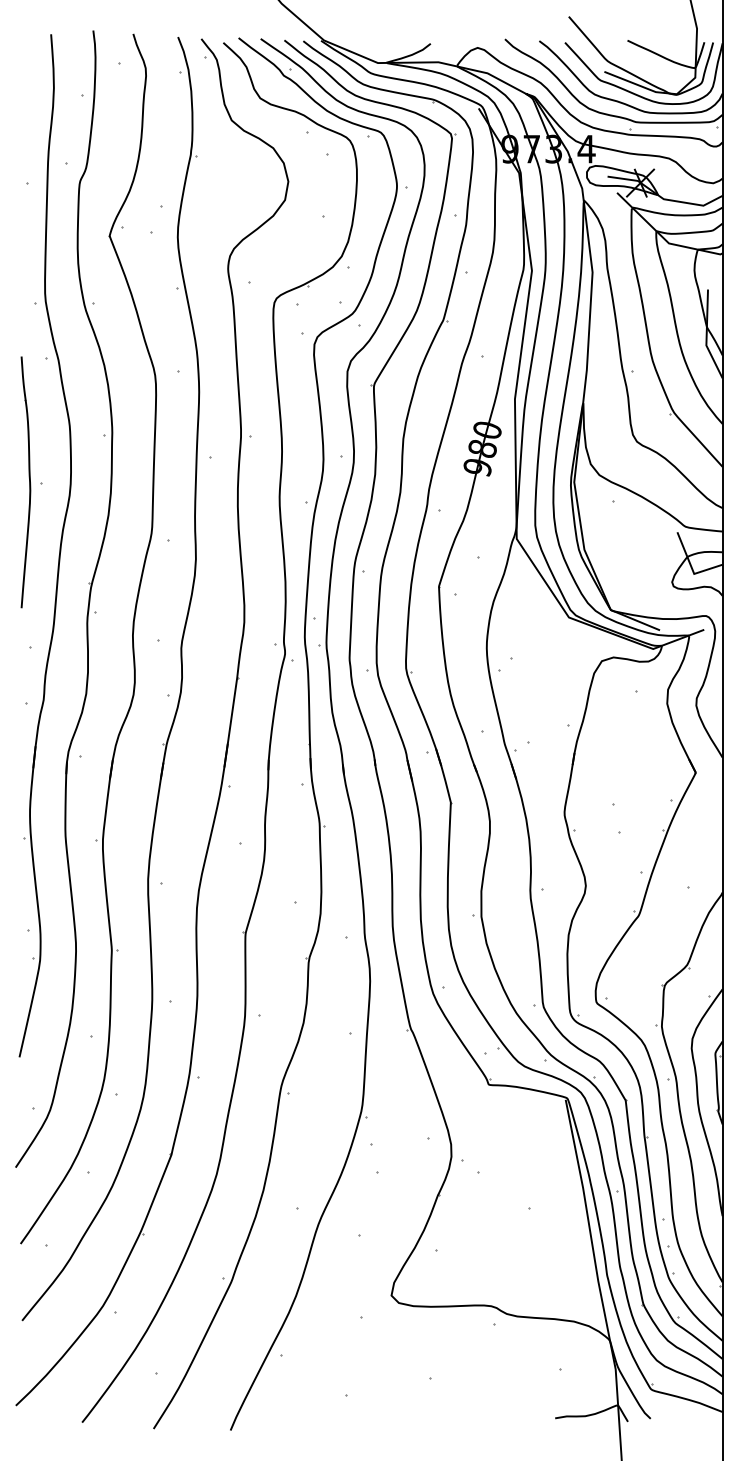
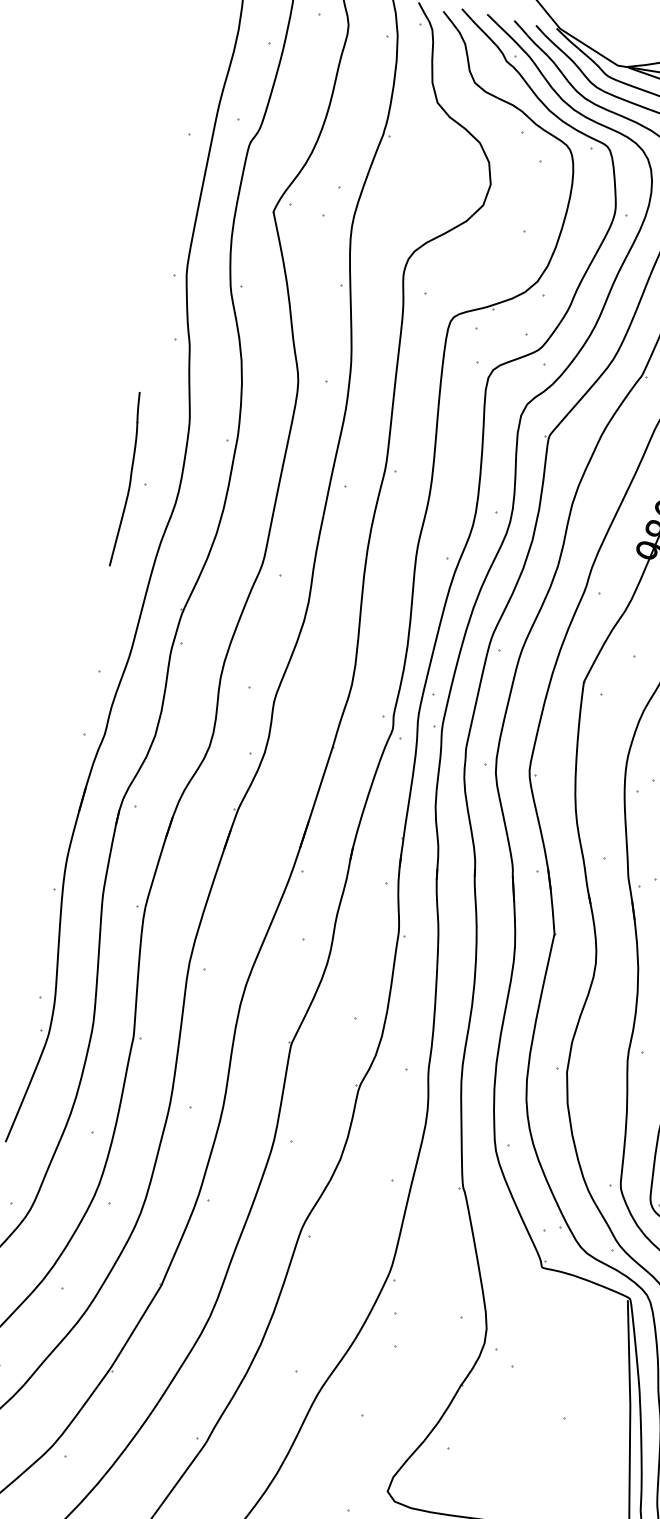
part: (25, 482) -> (127, 479), size x0.6

